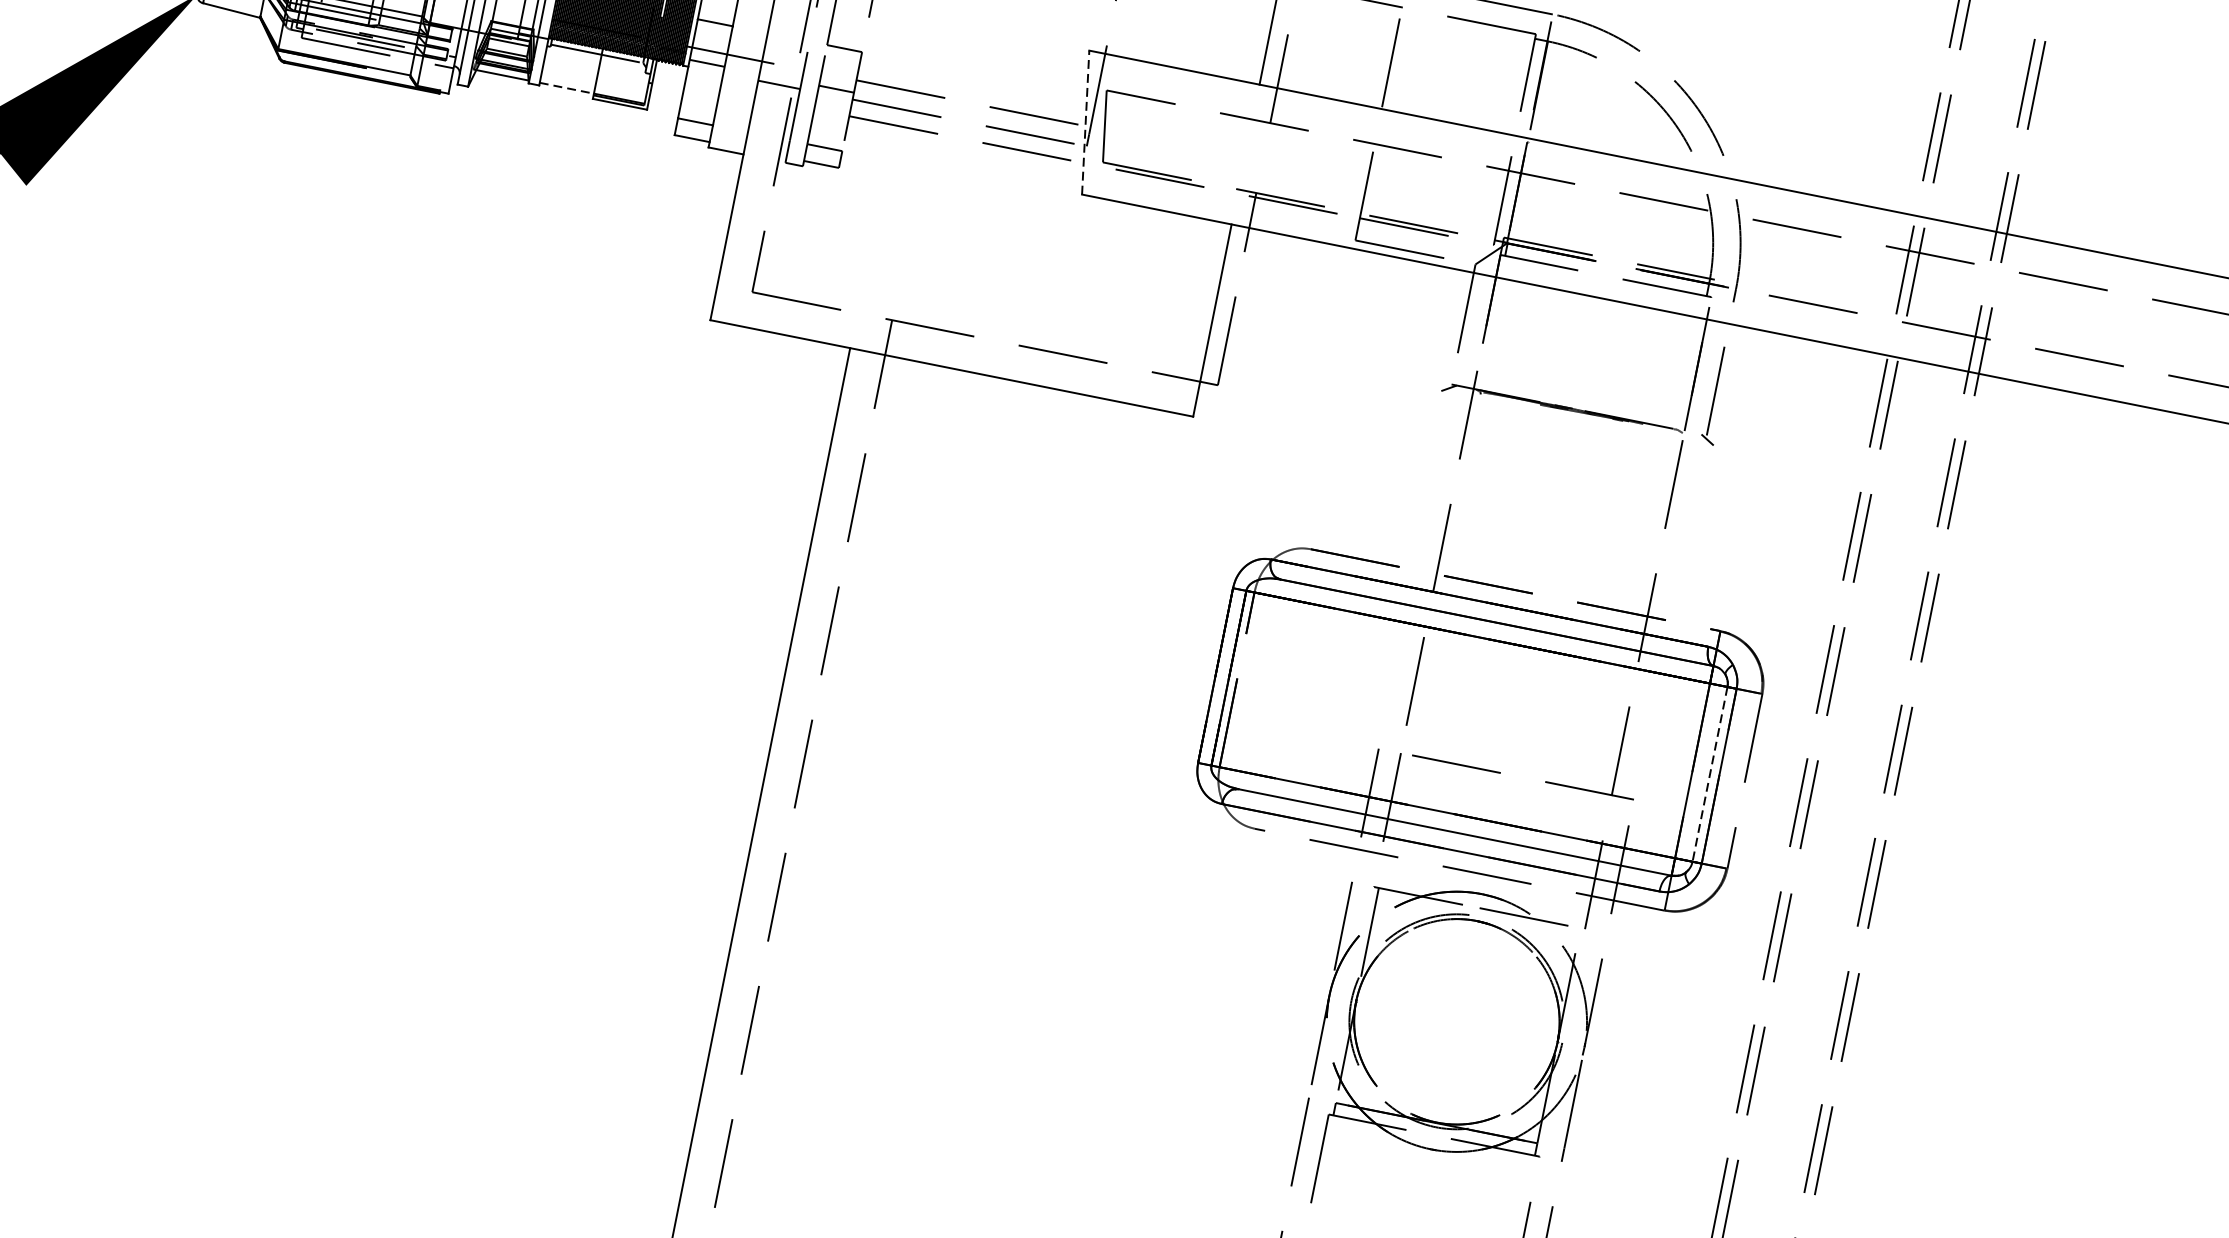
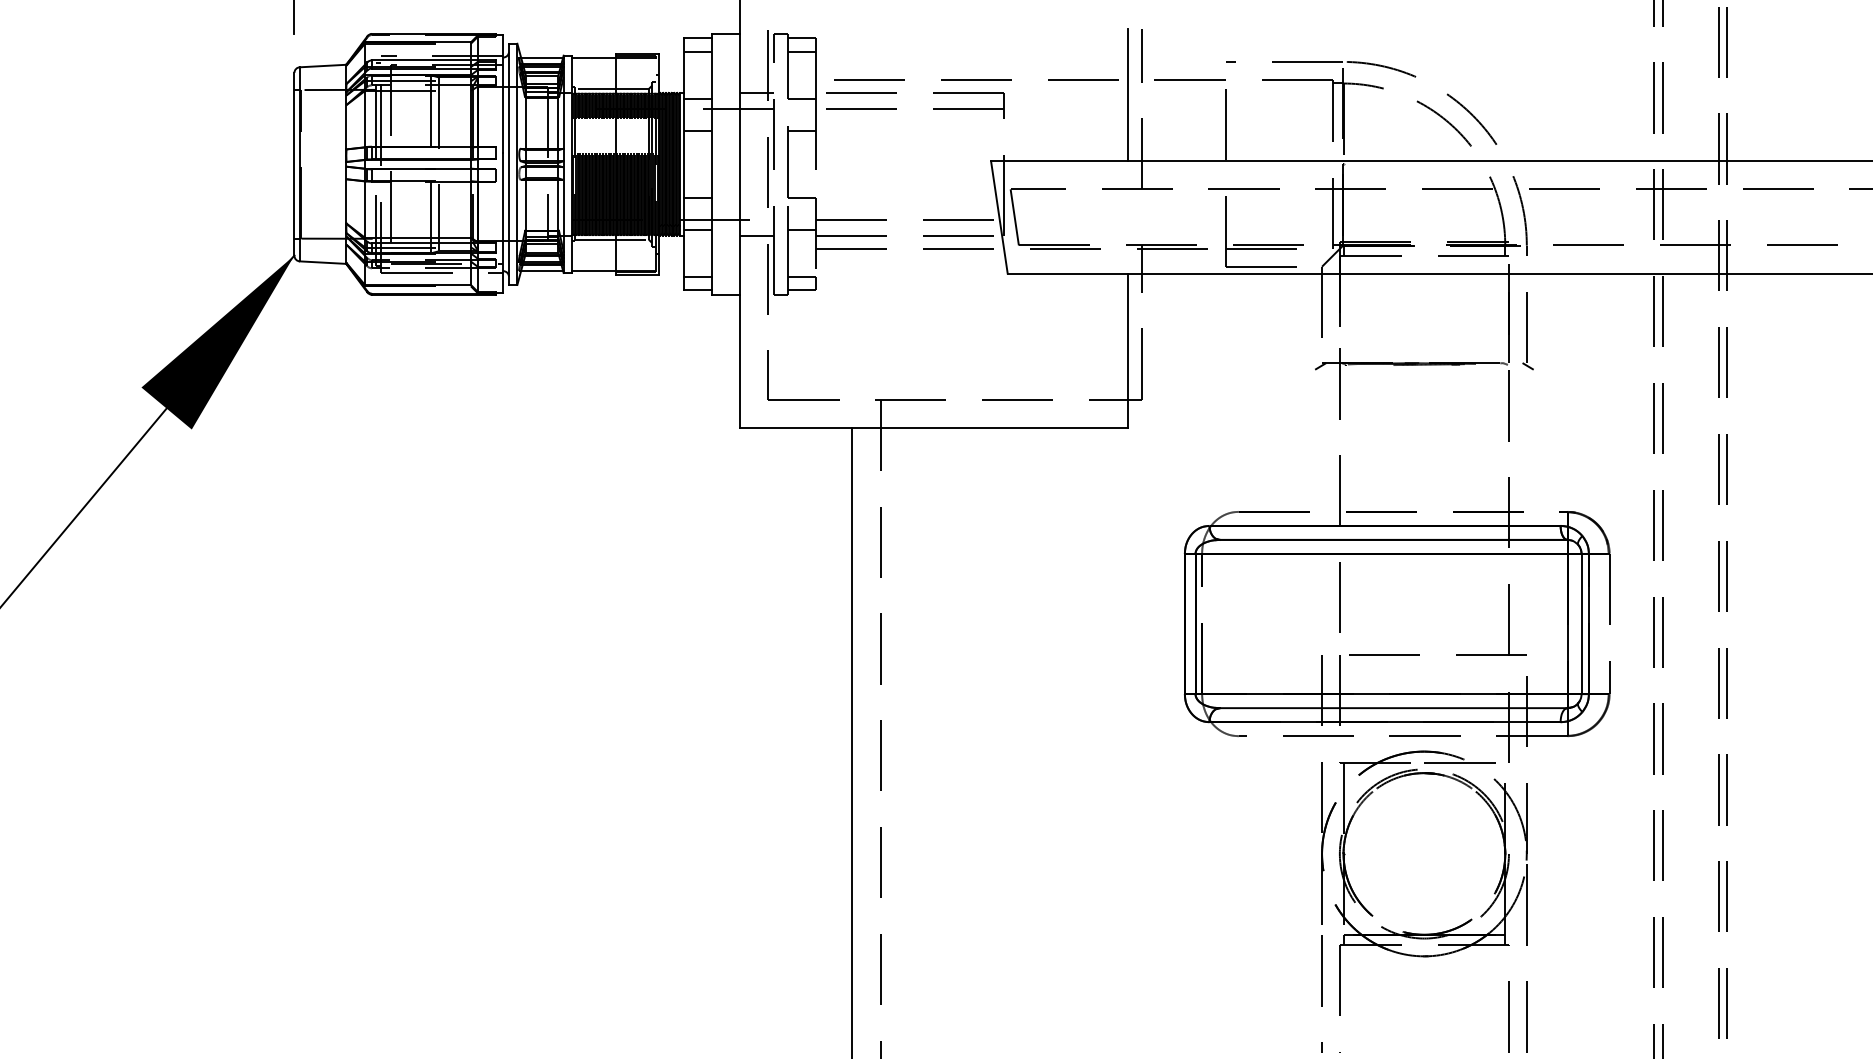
line: (566, 87) -> (593, 270), dashed -> solid
line: (1085, 122) -> (999, 217), dashed -> solid
line: (1709, 774) -> (1581, 624), dashed -> solid

